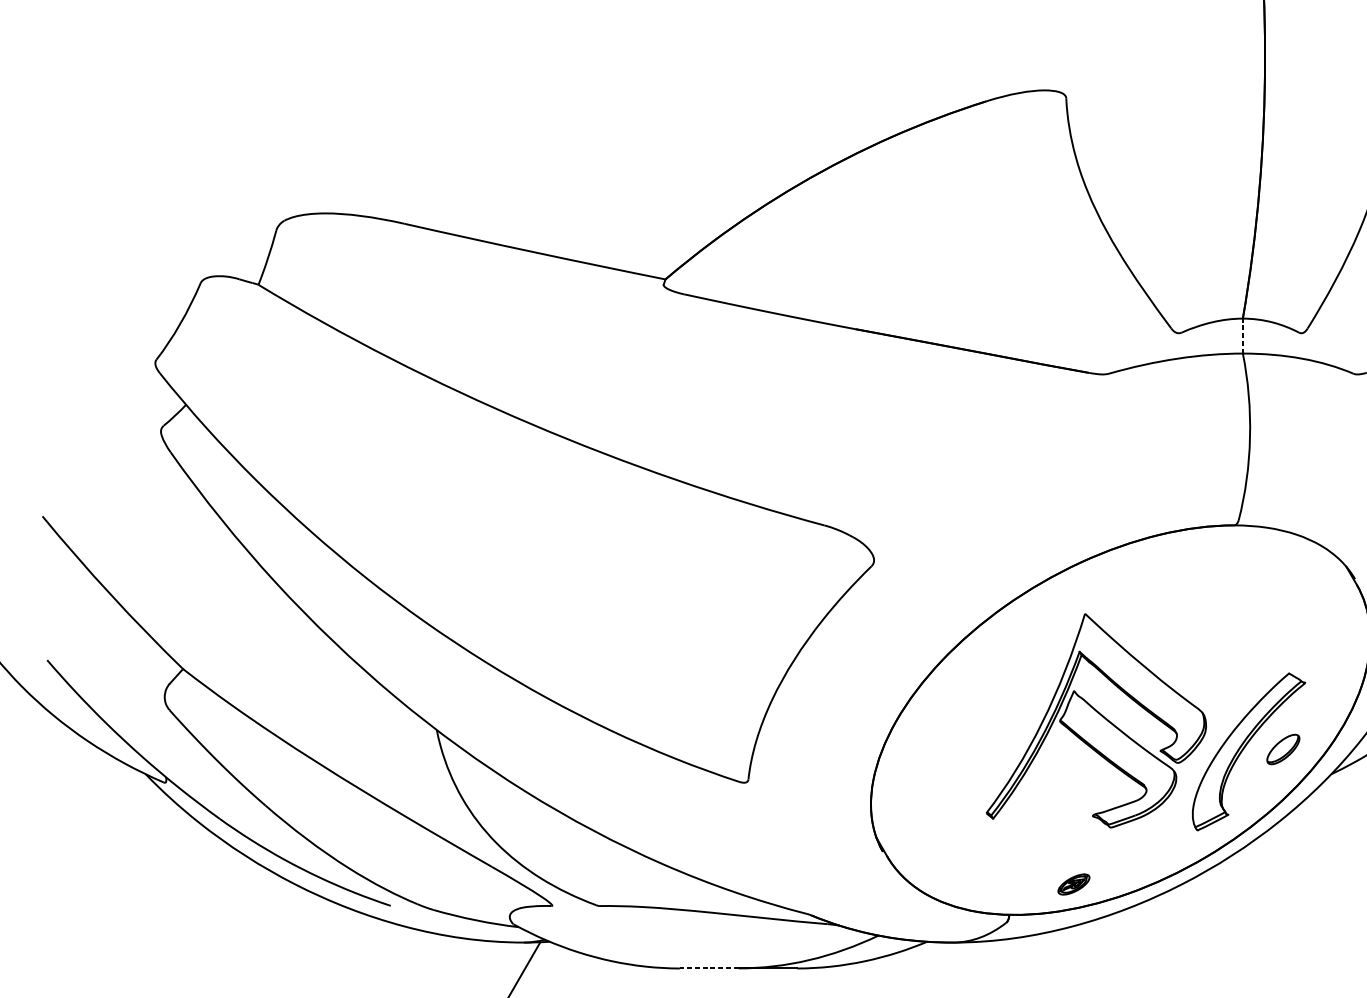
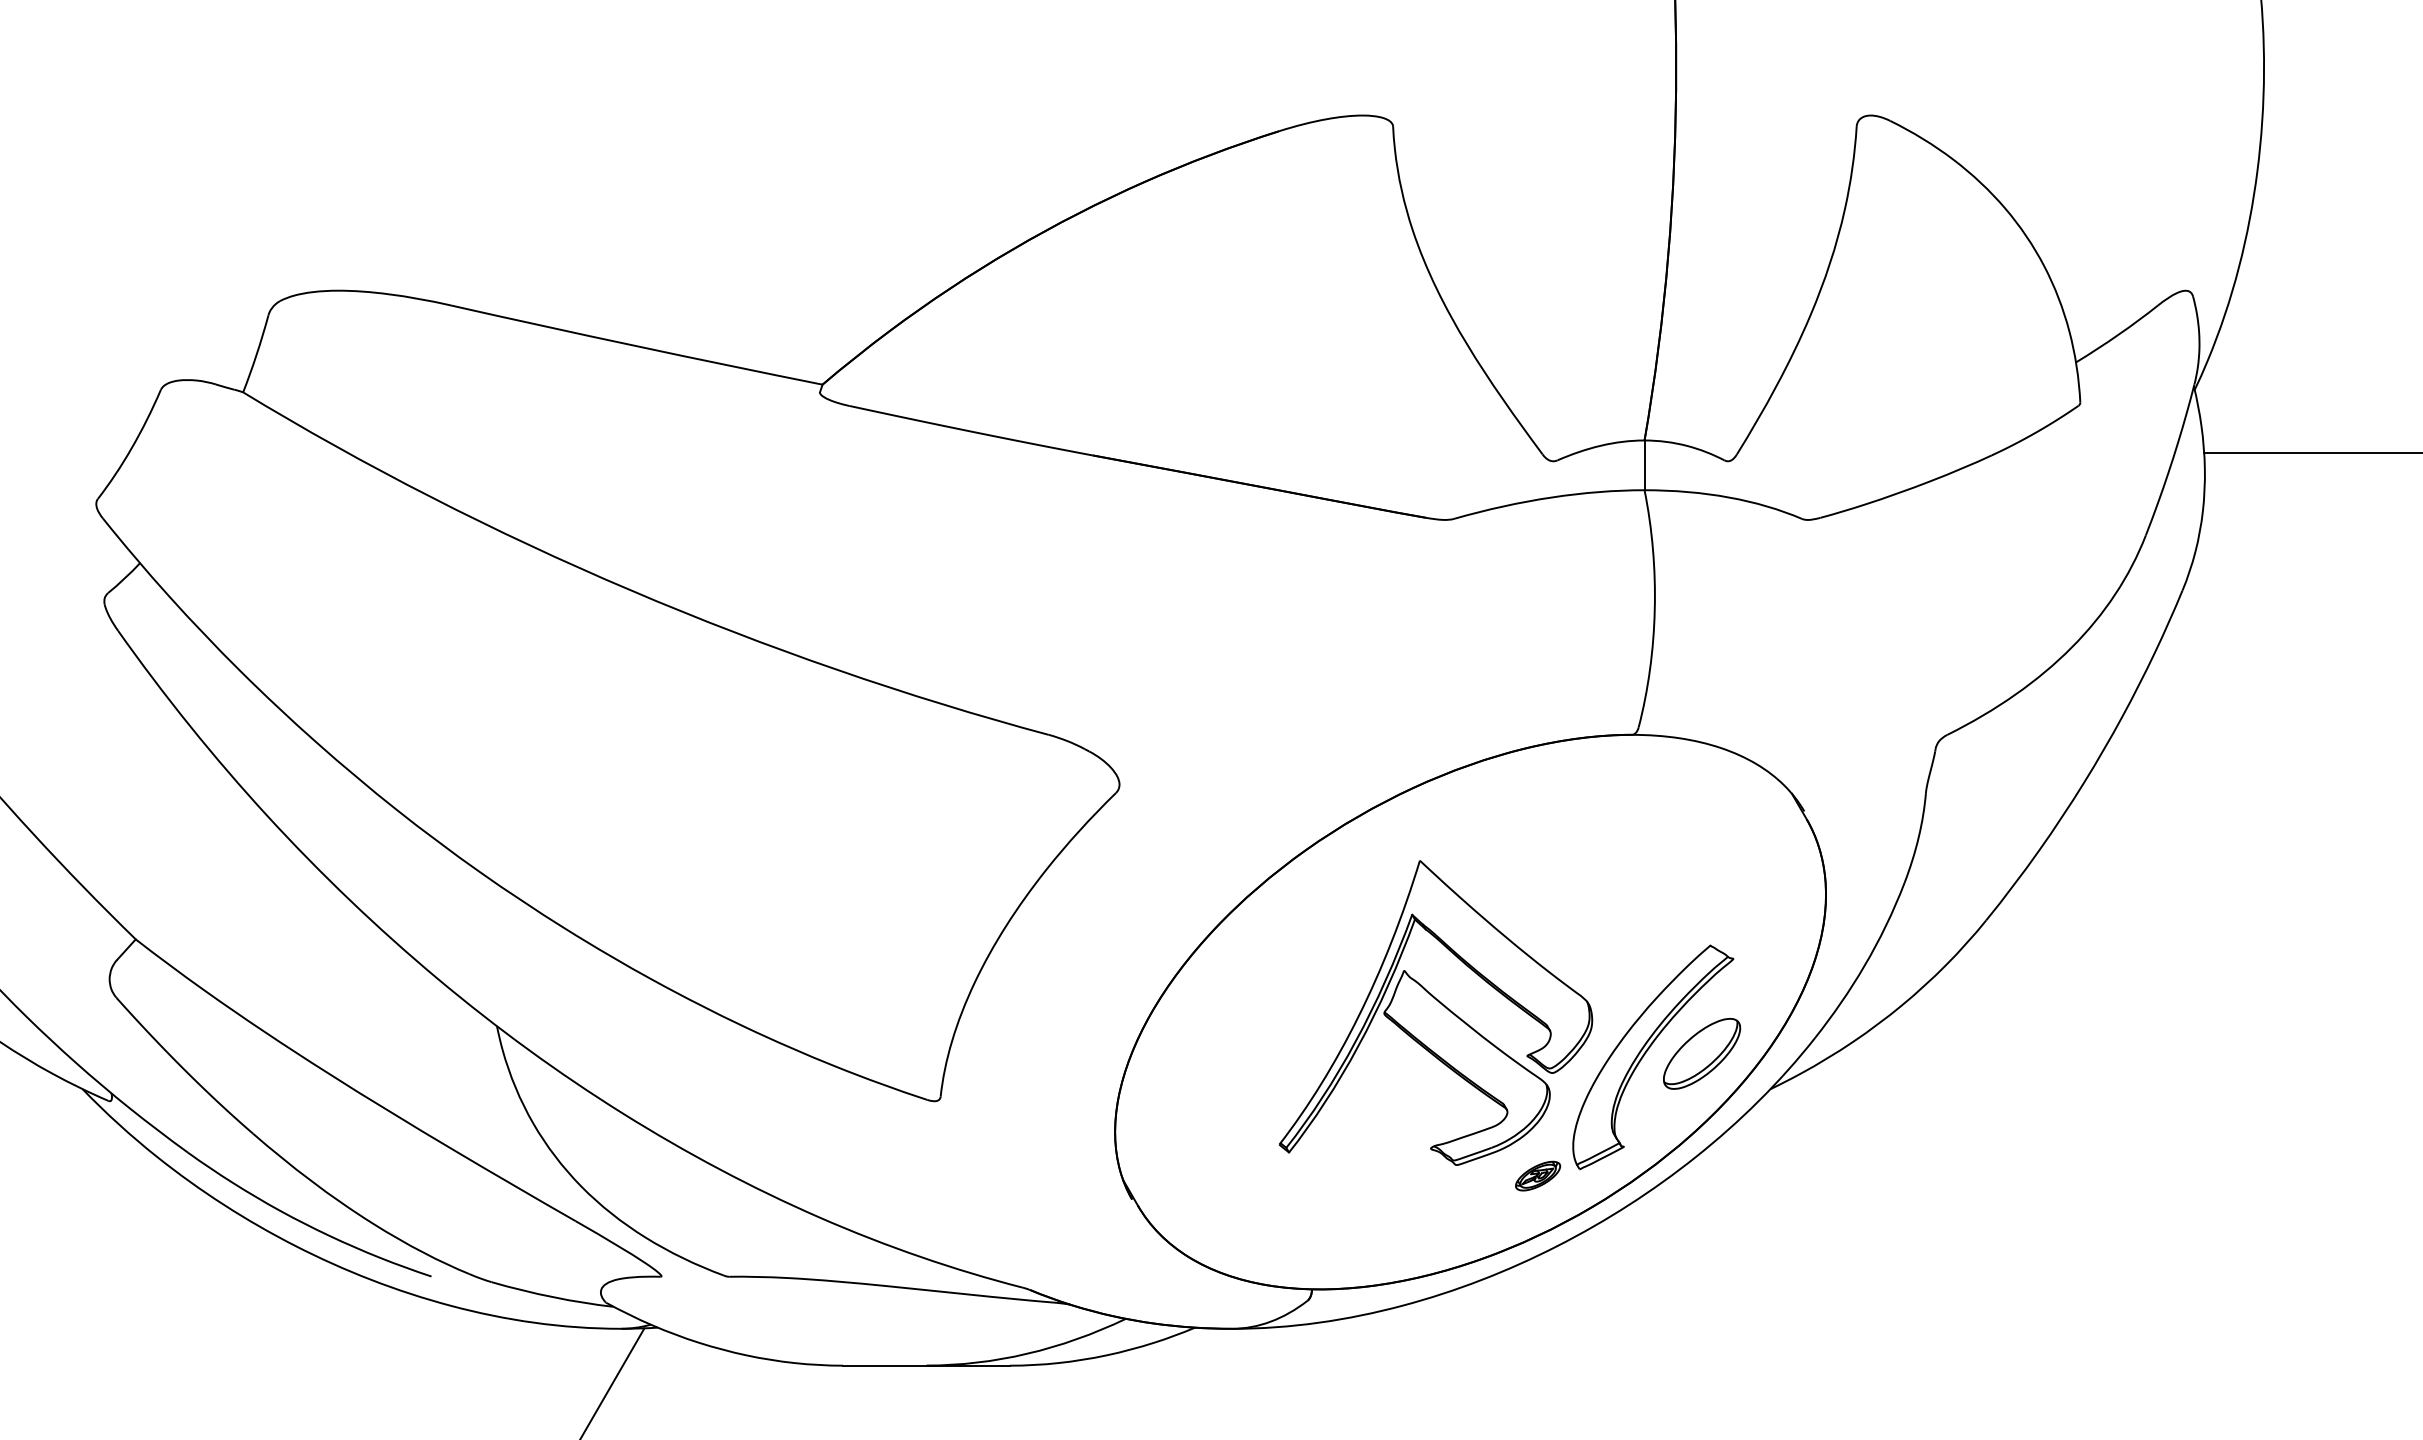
line: (1242, 336) -> (1644, 465), dashed -> solid
part: (1283, 749) -> (1702, 1053), size x1.67
part: (1074, 884) -> (1538, 1175), moved
line: (708, 968) -> (884, 1365), dashed -> solid

